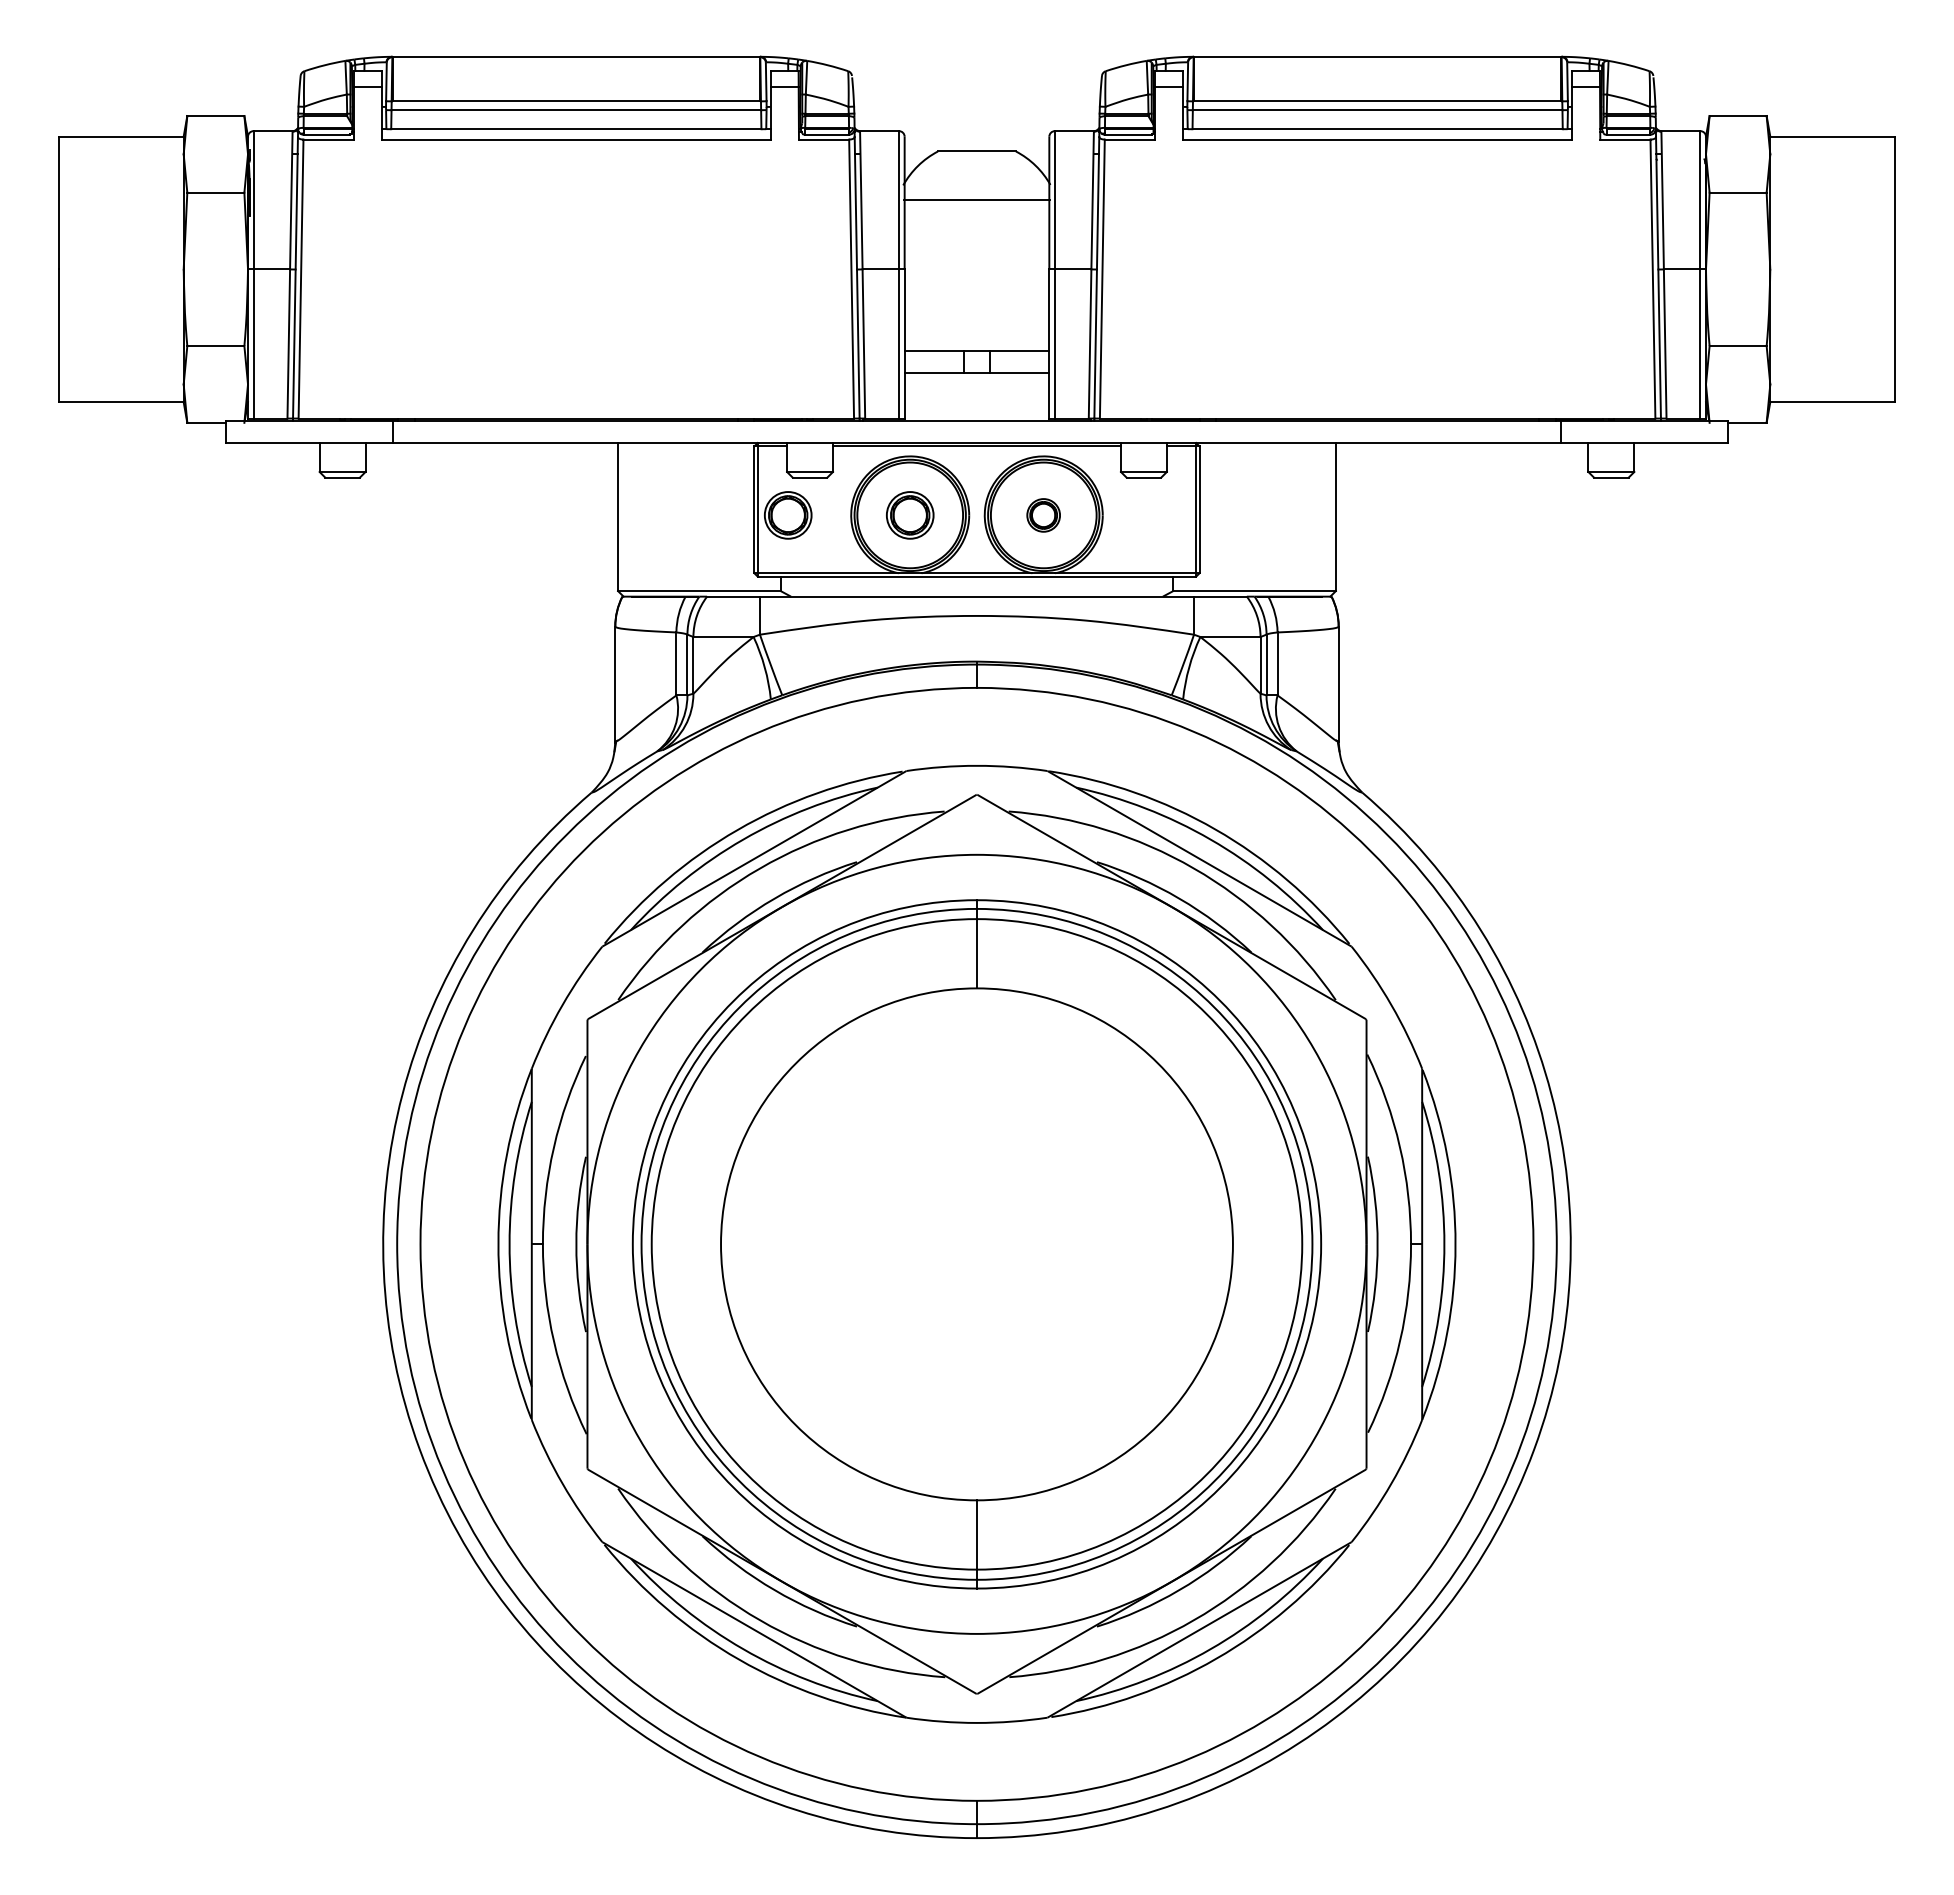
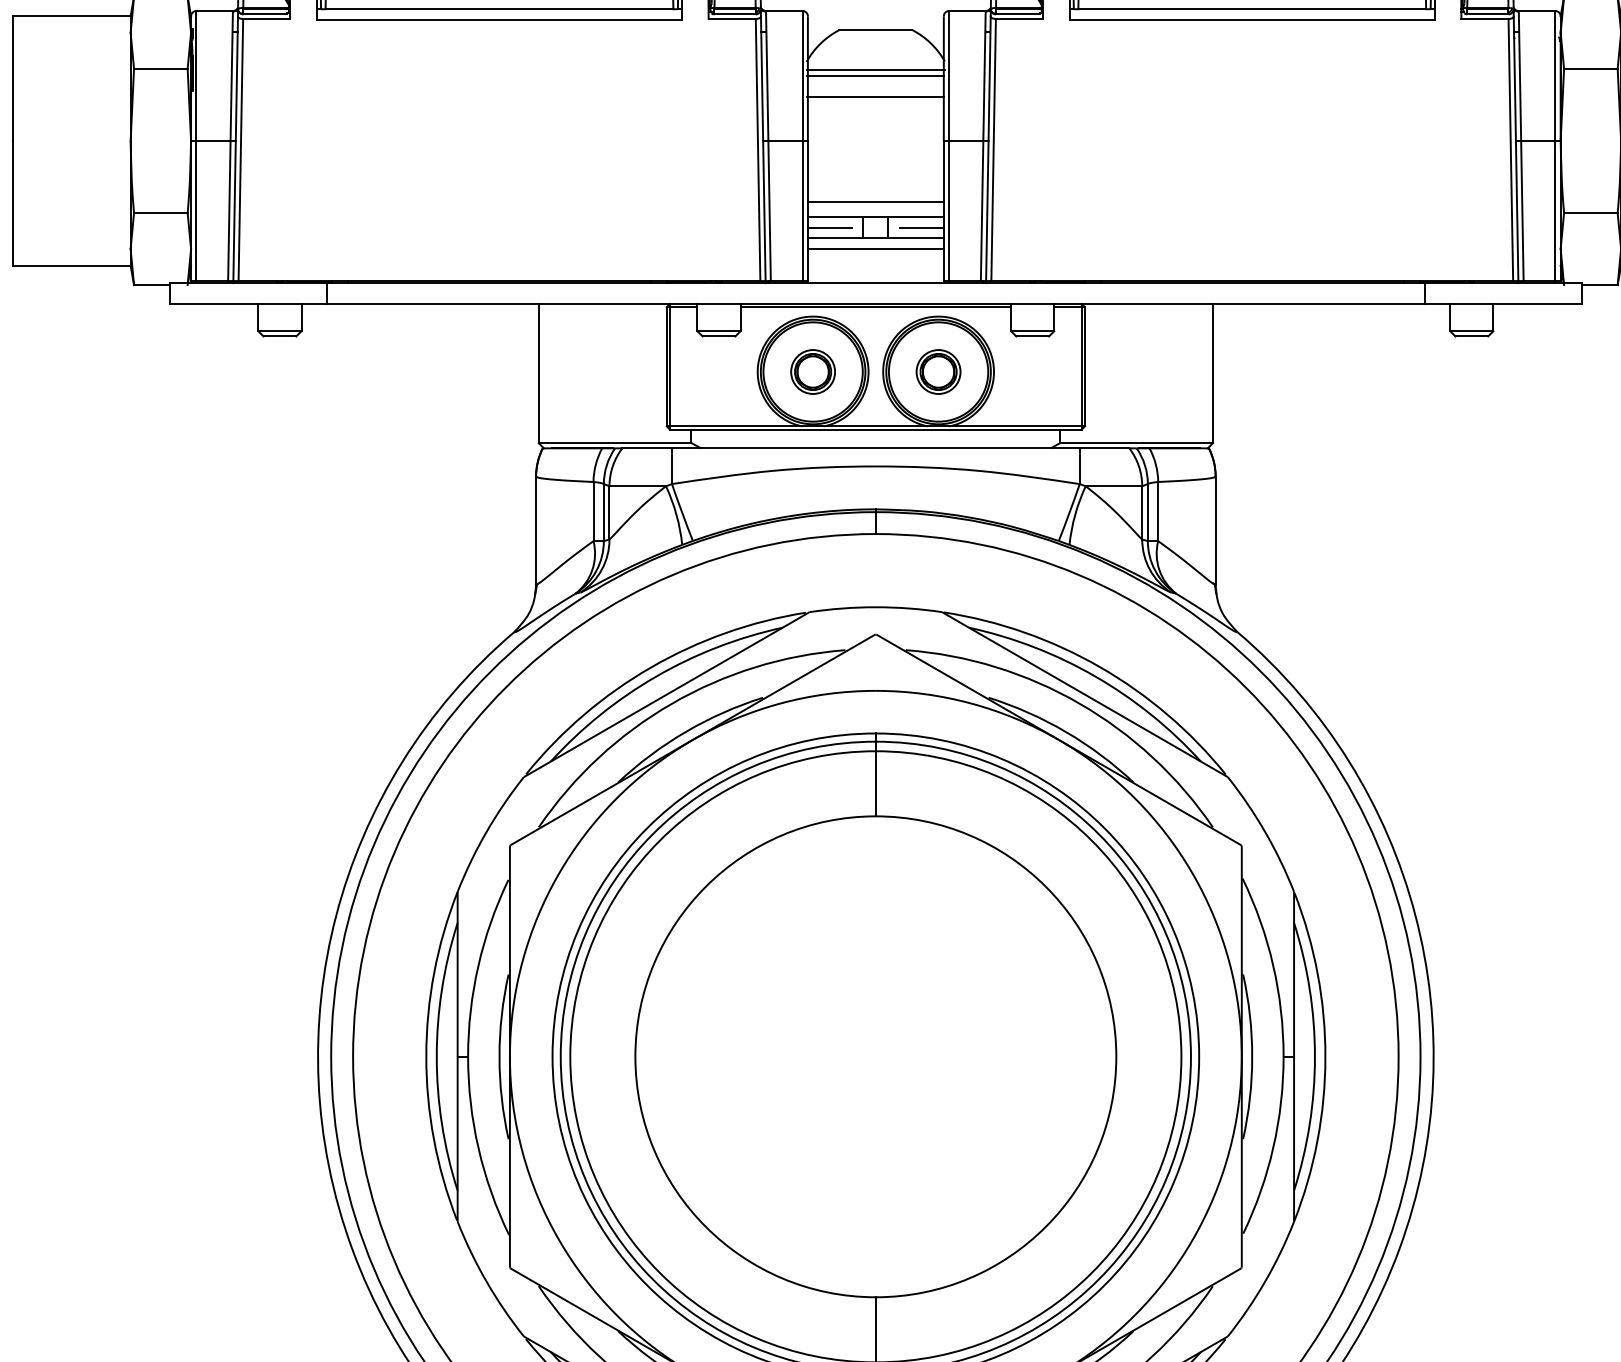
line: (976, 194) -> (875, 70), added
line: (976, 222) -> (875, 96), added
line: (976, 333) -> (875, 201), added
line: (927, 361) -> (829, 227), added
line: (1025, 361) -> (921, 227), added
line: (976, 384) -> (875, 249), added
part: (788, 515) -> (698, 372), removed
part: (1043, 515) -> (938, 372), size x1.43

